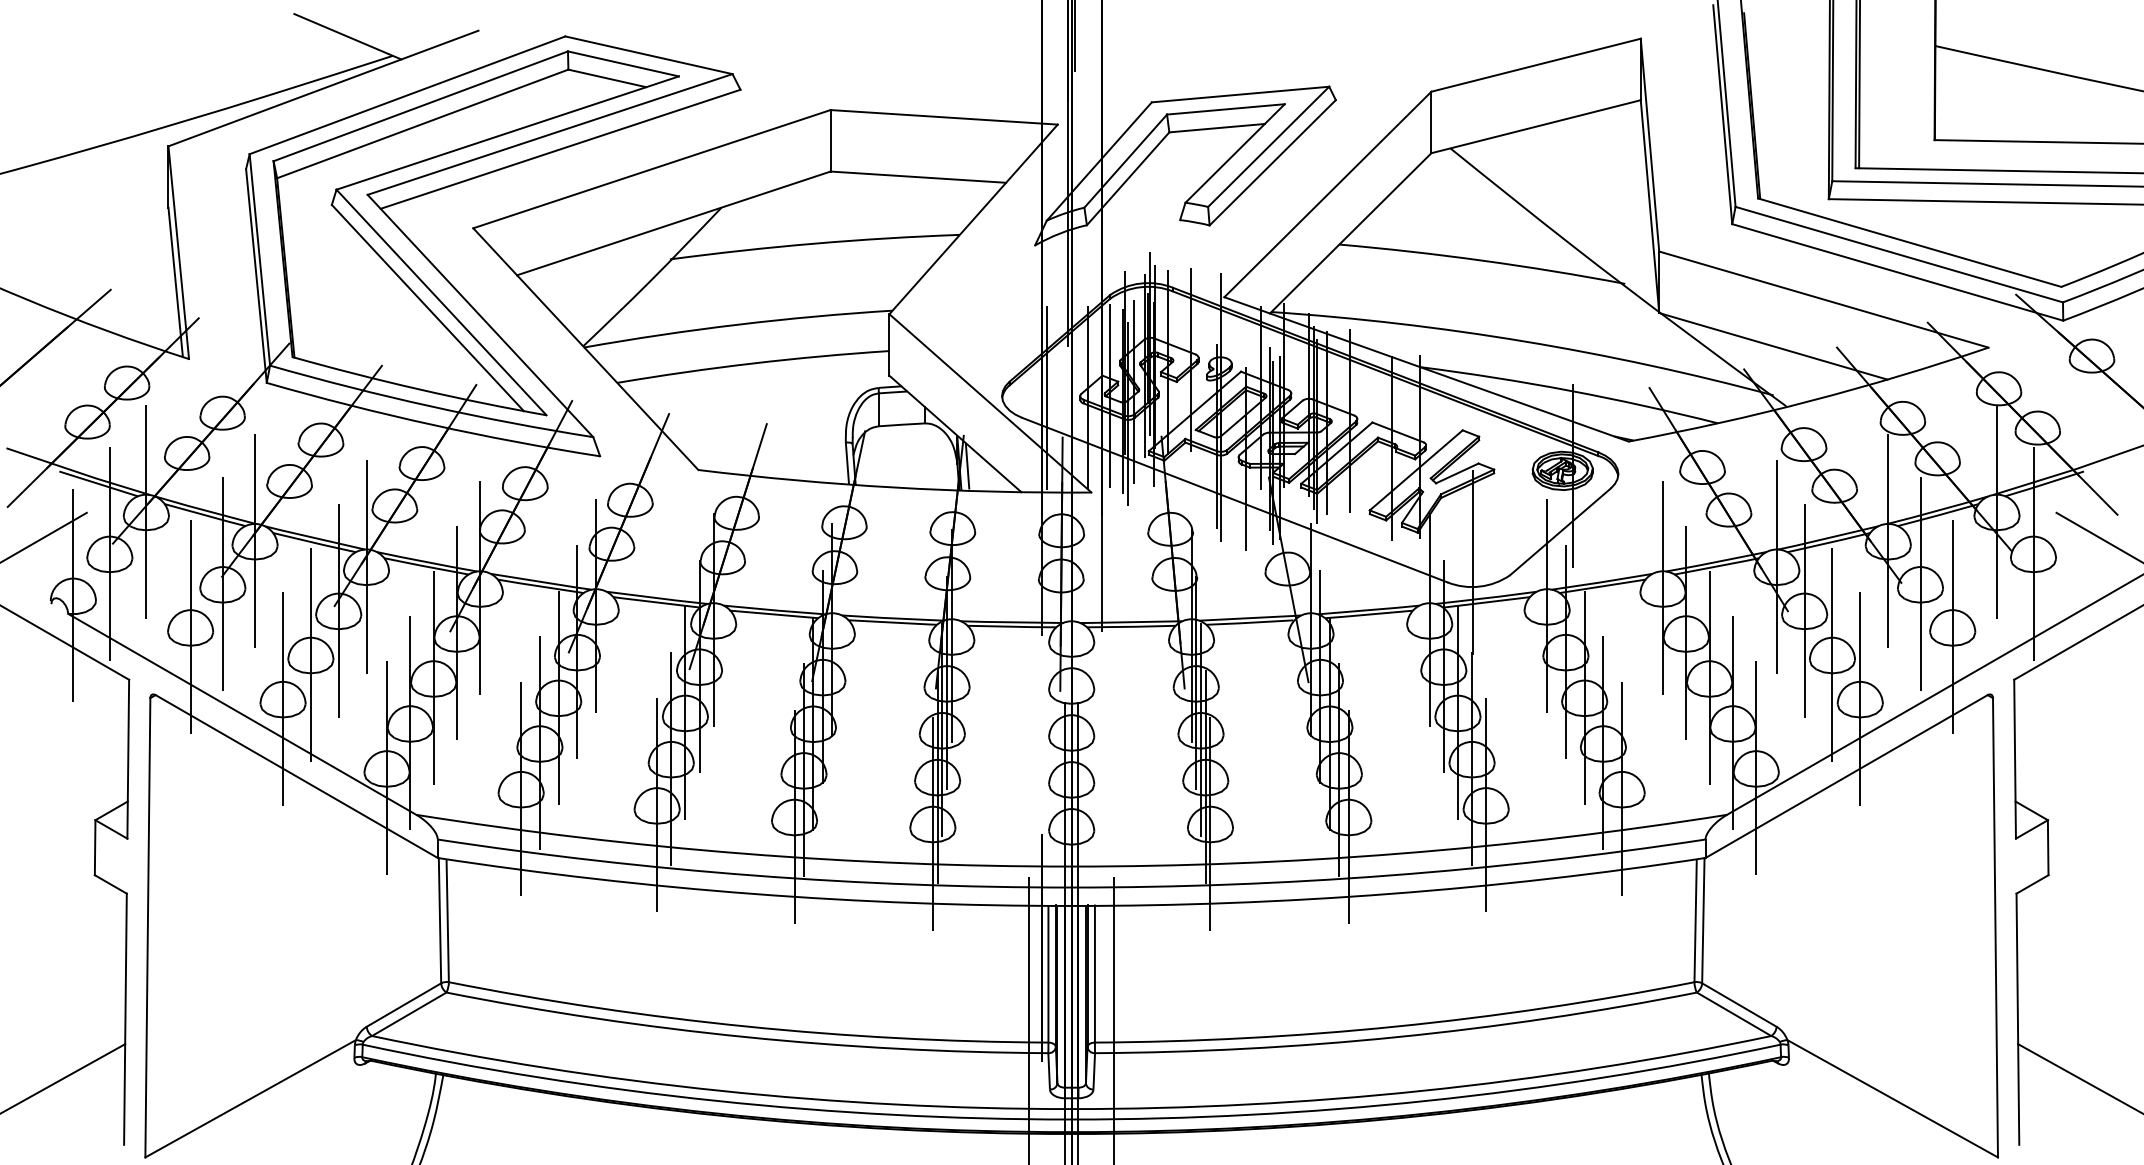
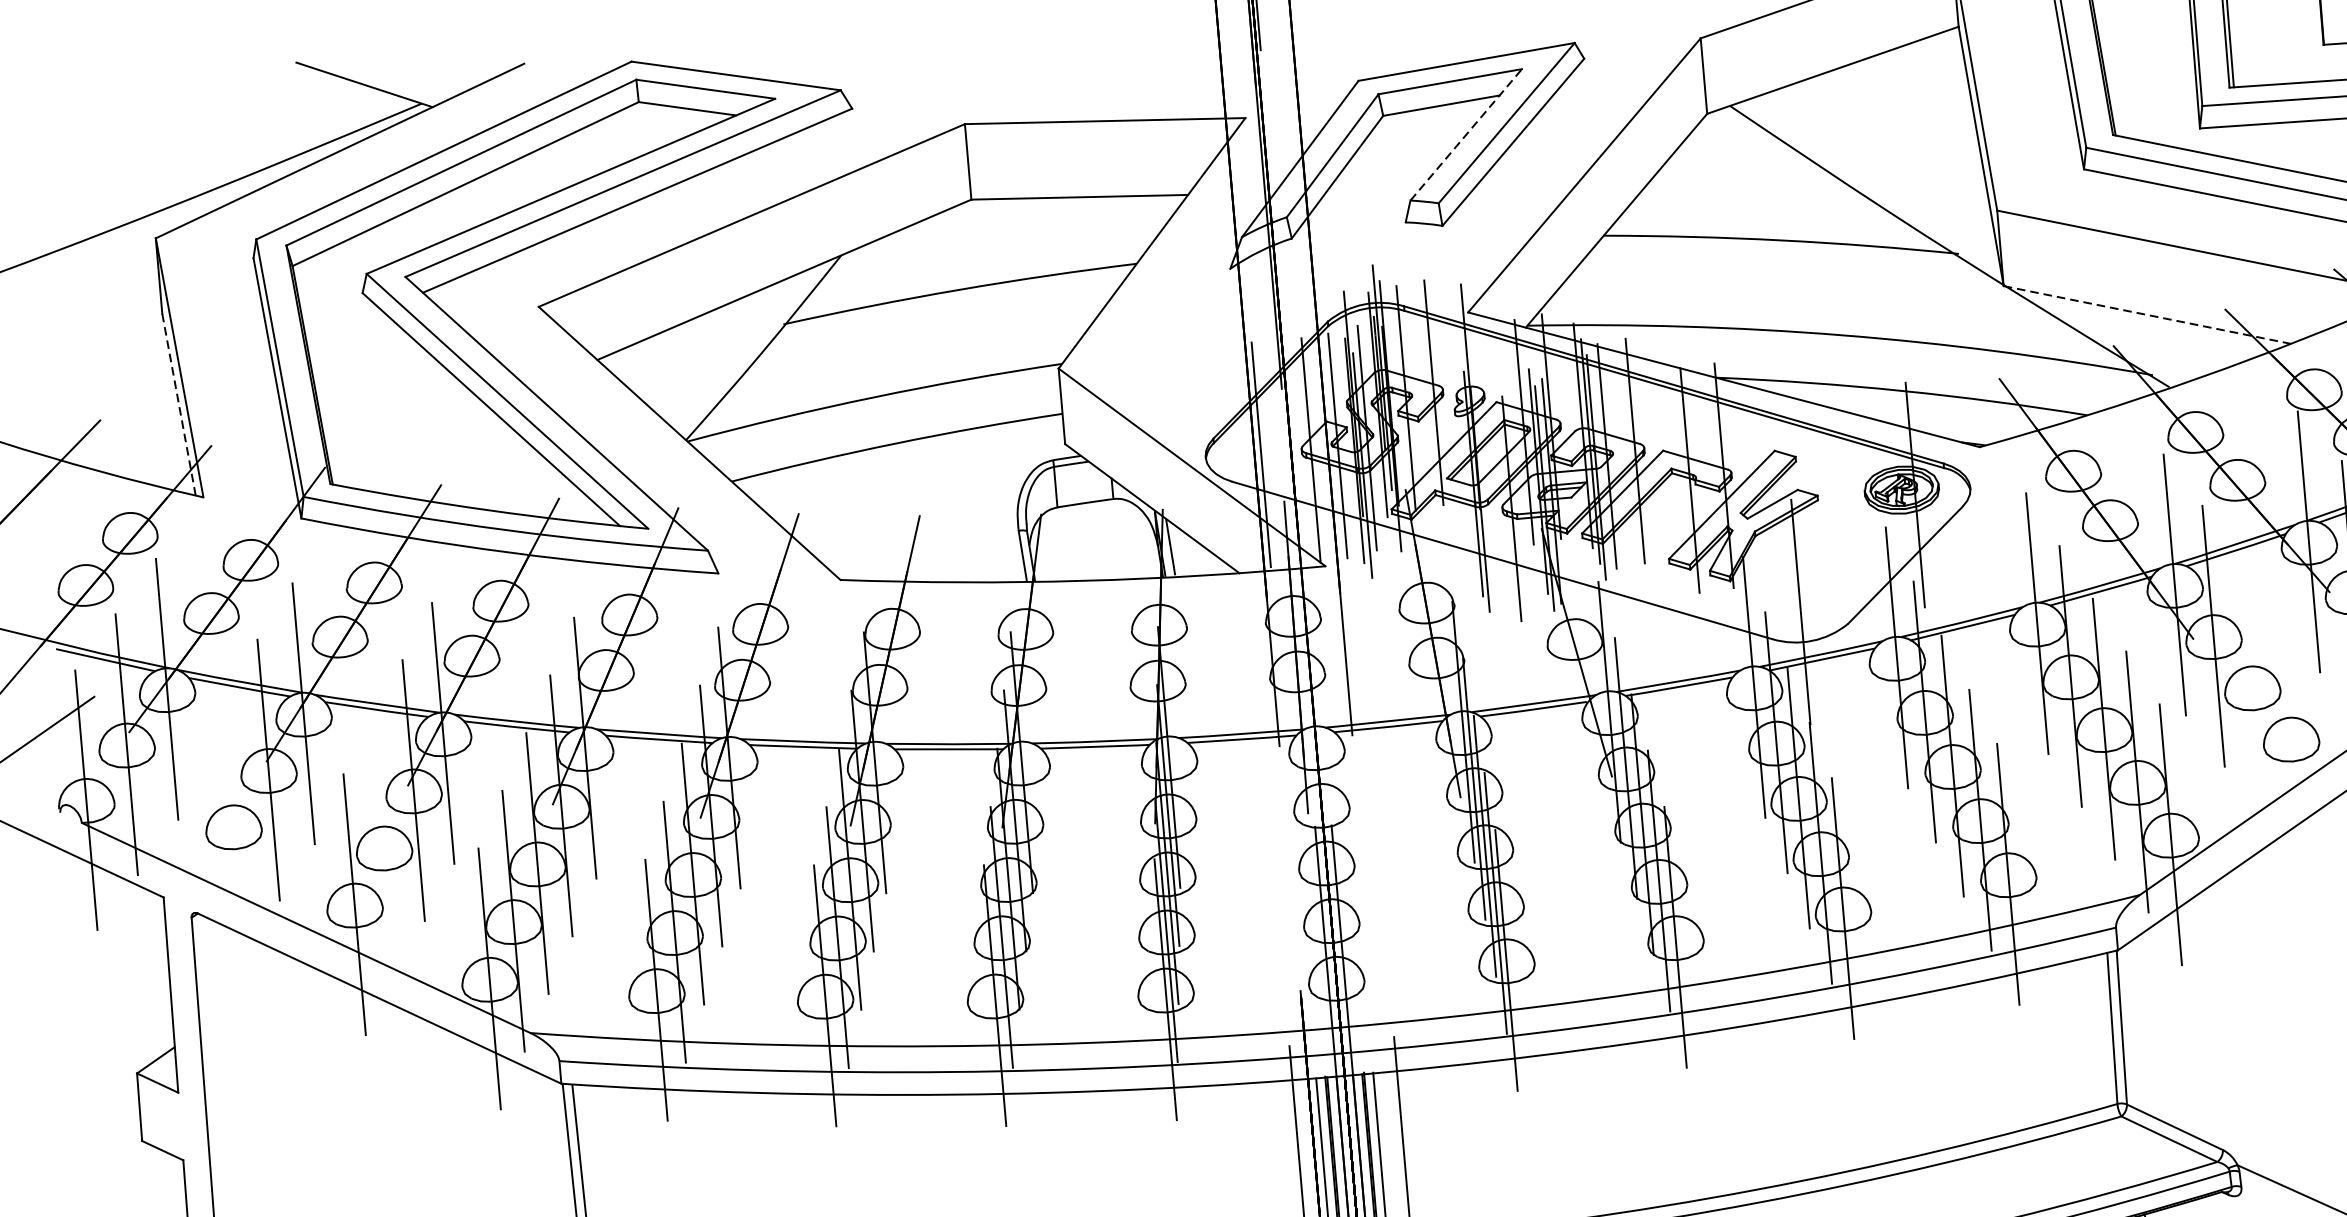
line: (1235, 153) -> (1466, 134), solid -> dashed
line: (175, 282) -> (178, 404), solid -> dashed
line: (1773, 346) -> (2147, 315), solid -> dashed
line: (190, 627) -> (233, 826), removed
line: (310, 654) -> (383, 847), removed
line: (1832, 654) -> (2252, 687), removed
line: (1860, 698) -> (2291, 738), removed

